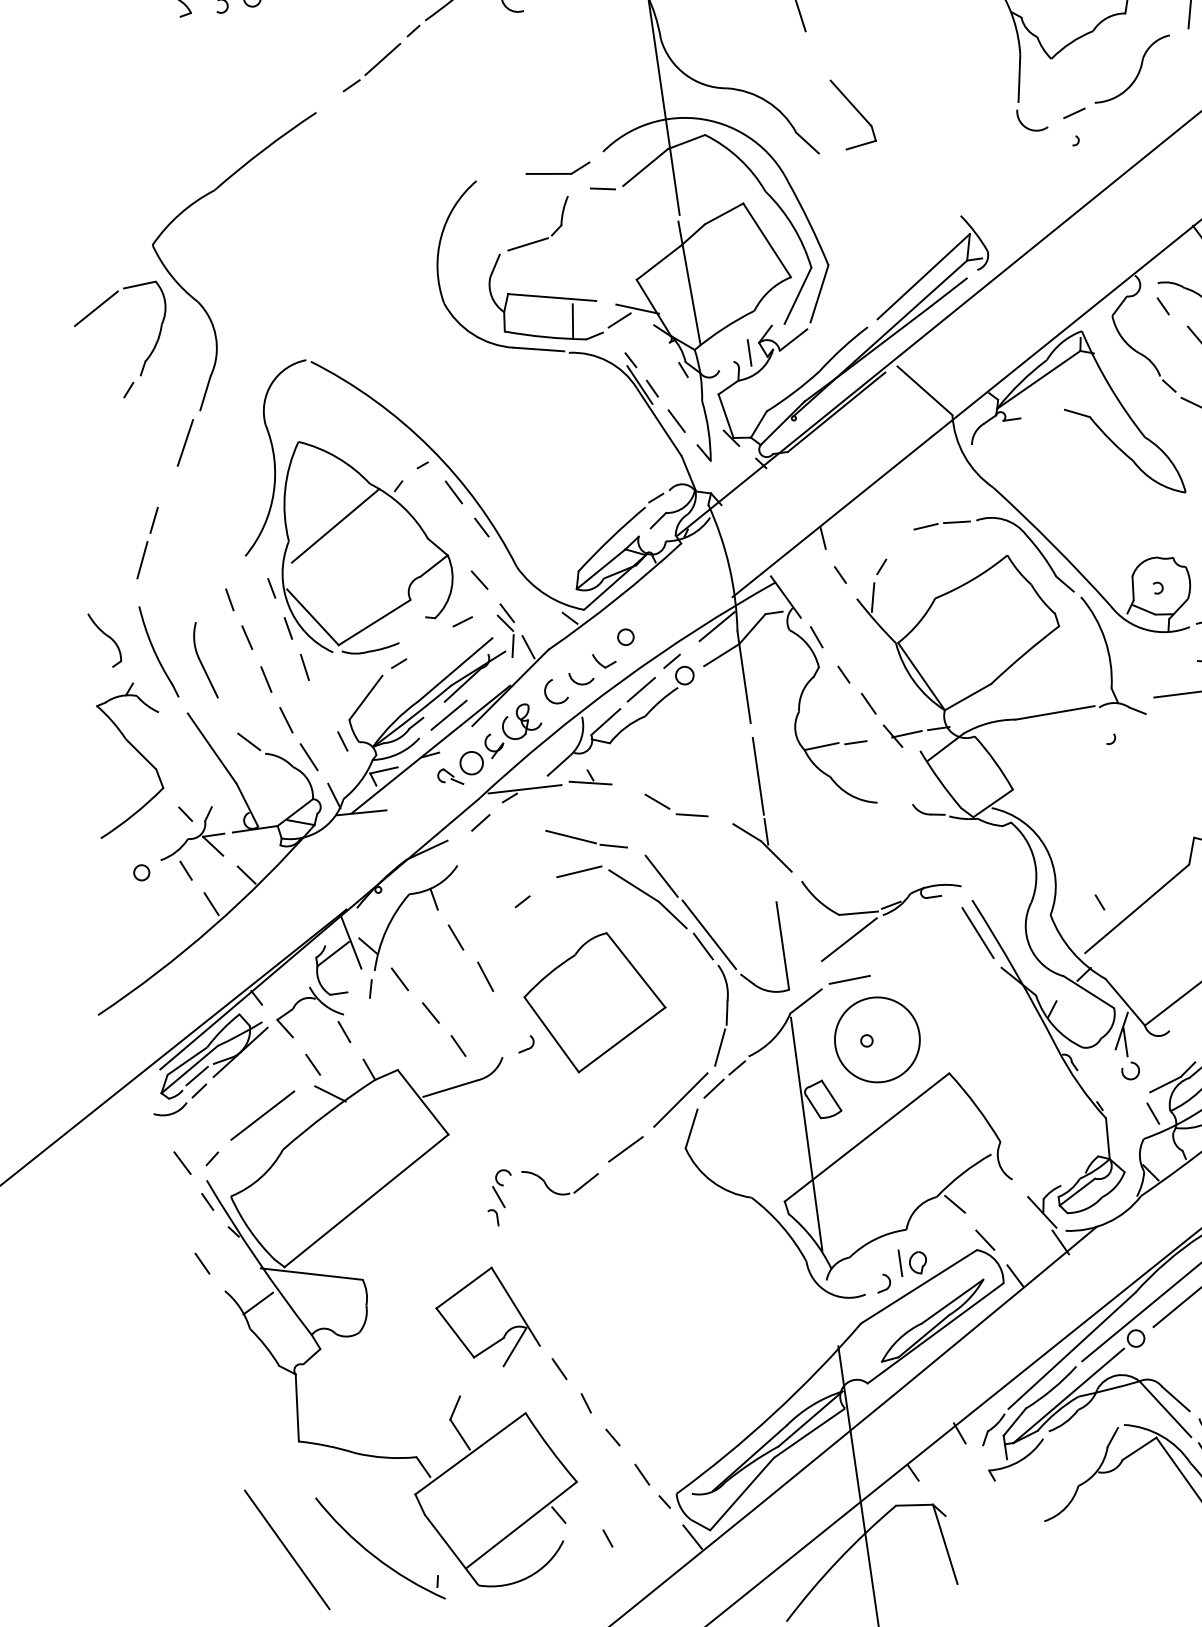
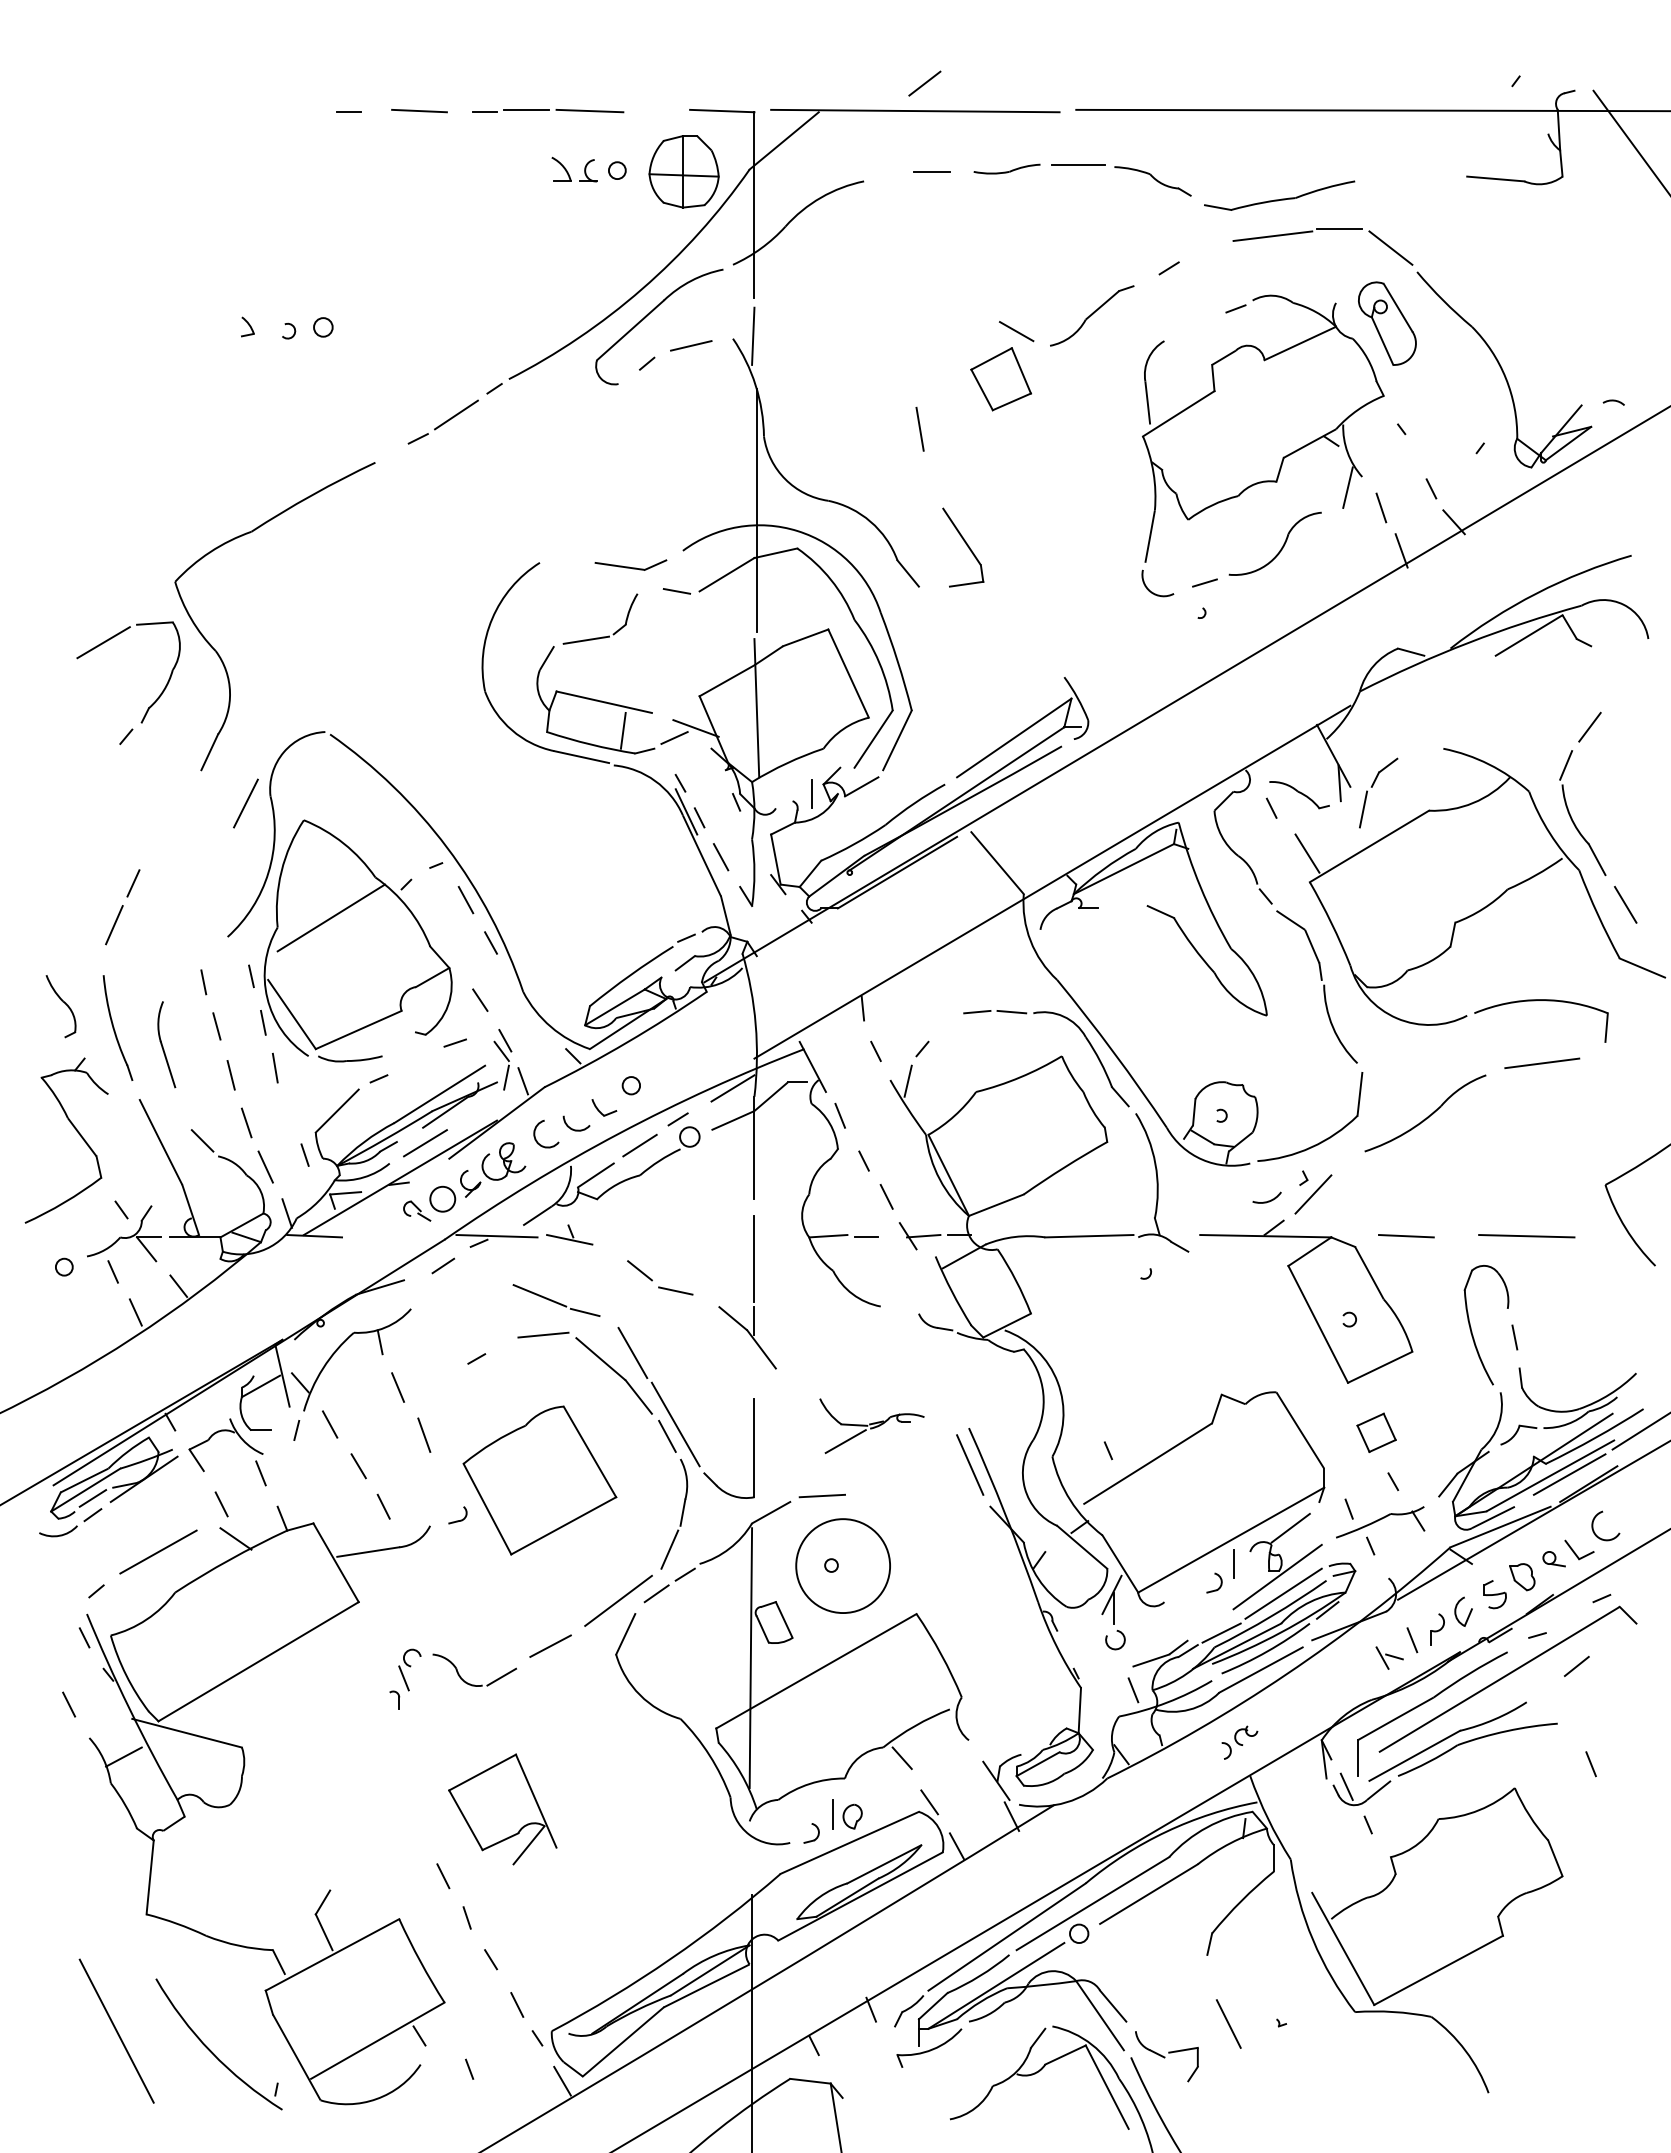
line: (185, 442) -> (245, 803), moved
part: (884, 910) -> (871, 1425), size x0.6
line: (182, 1163) -> (63, 1591), removed
part: (486, 1318) -> (502, 1809), moved

